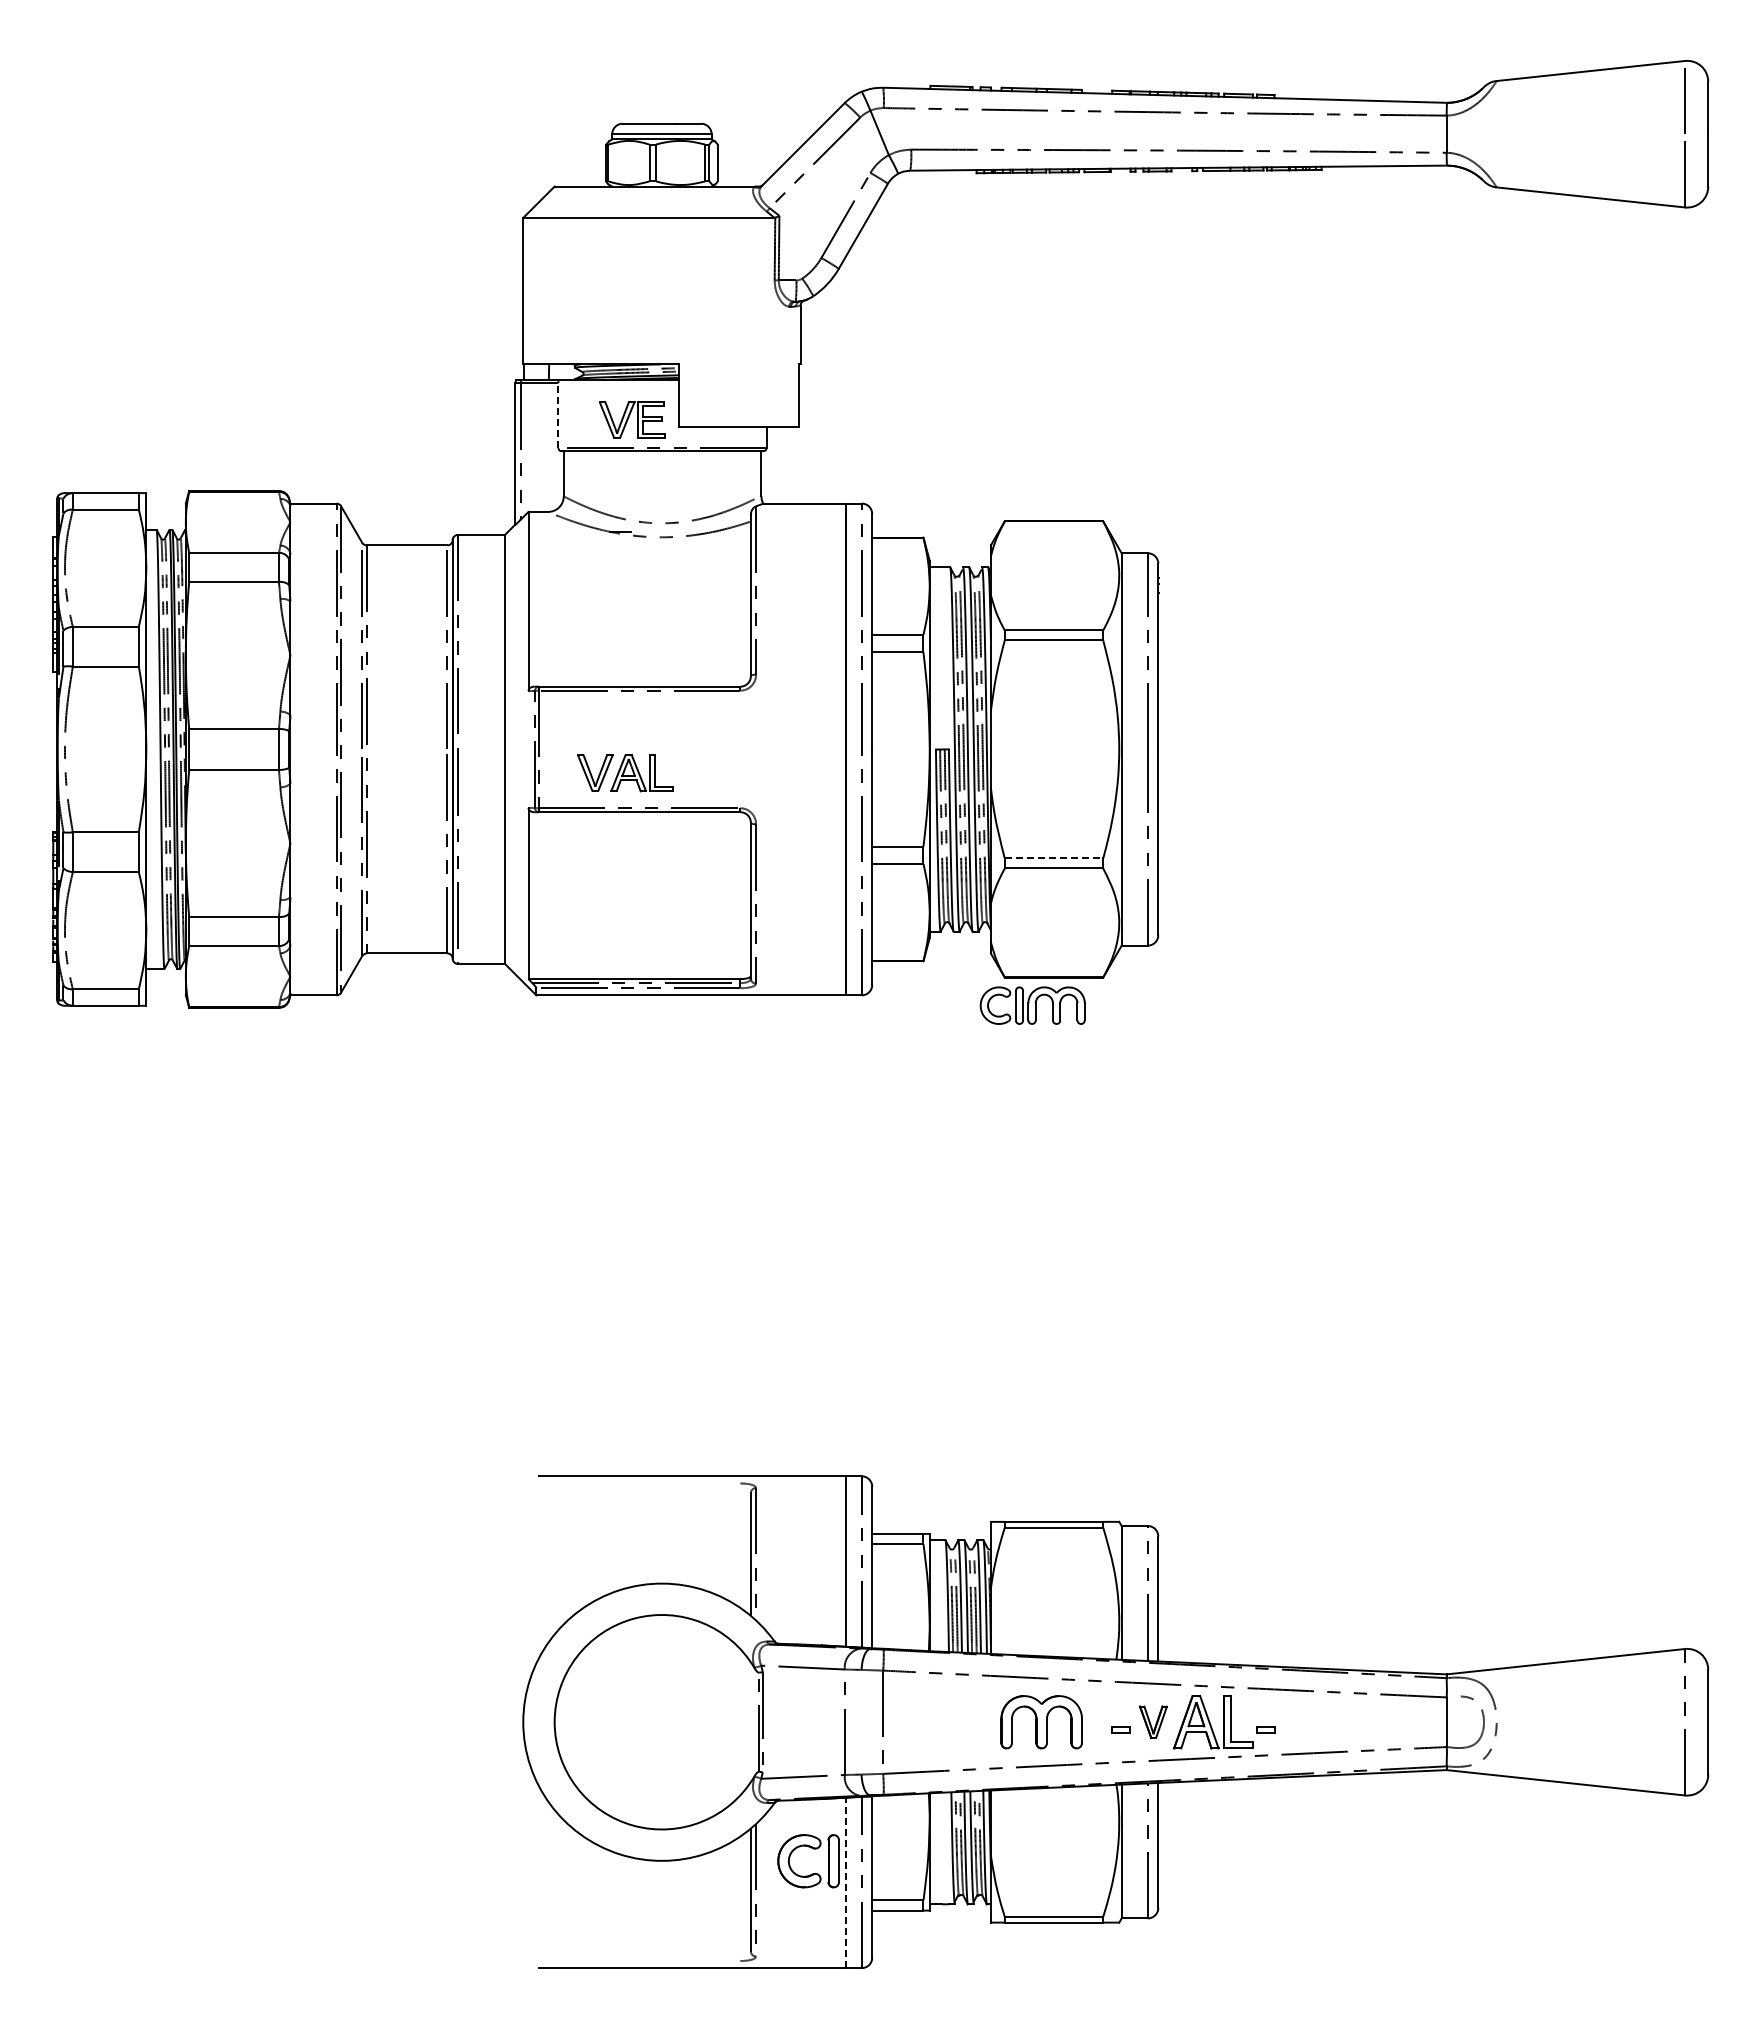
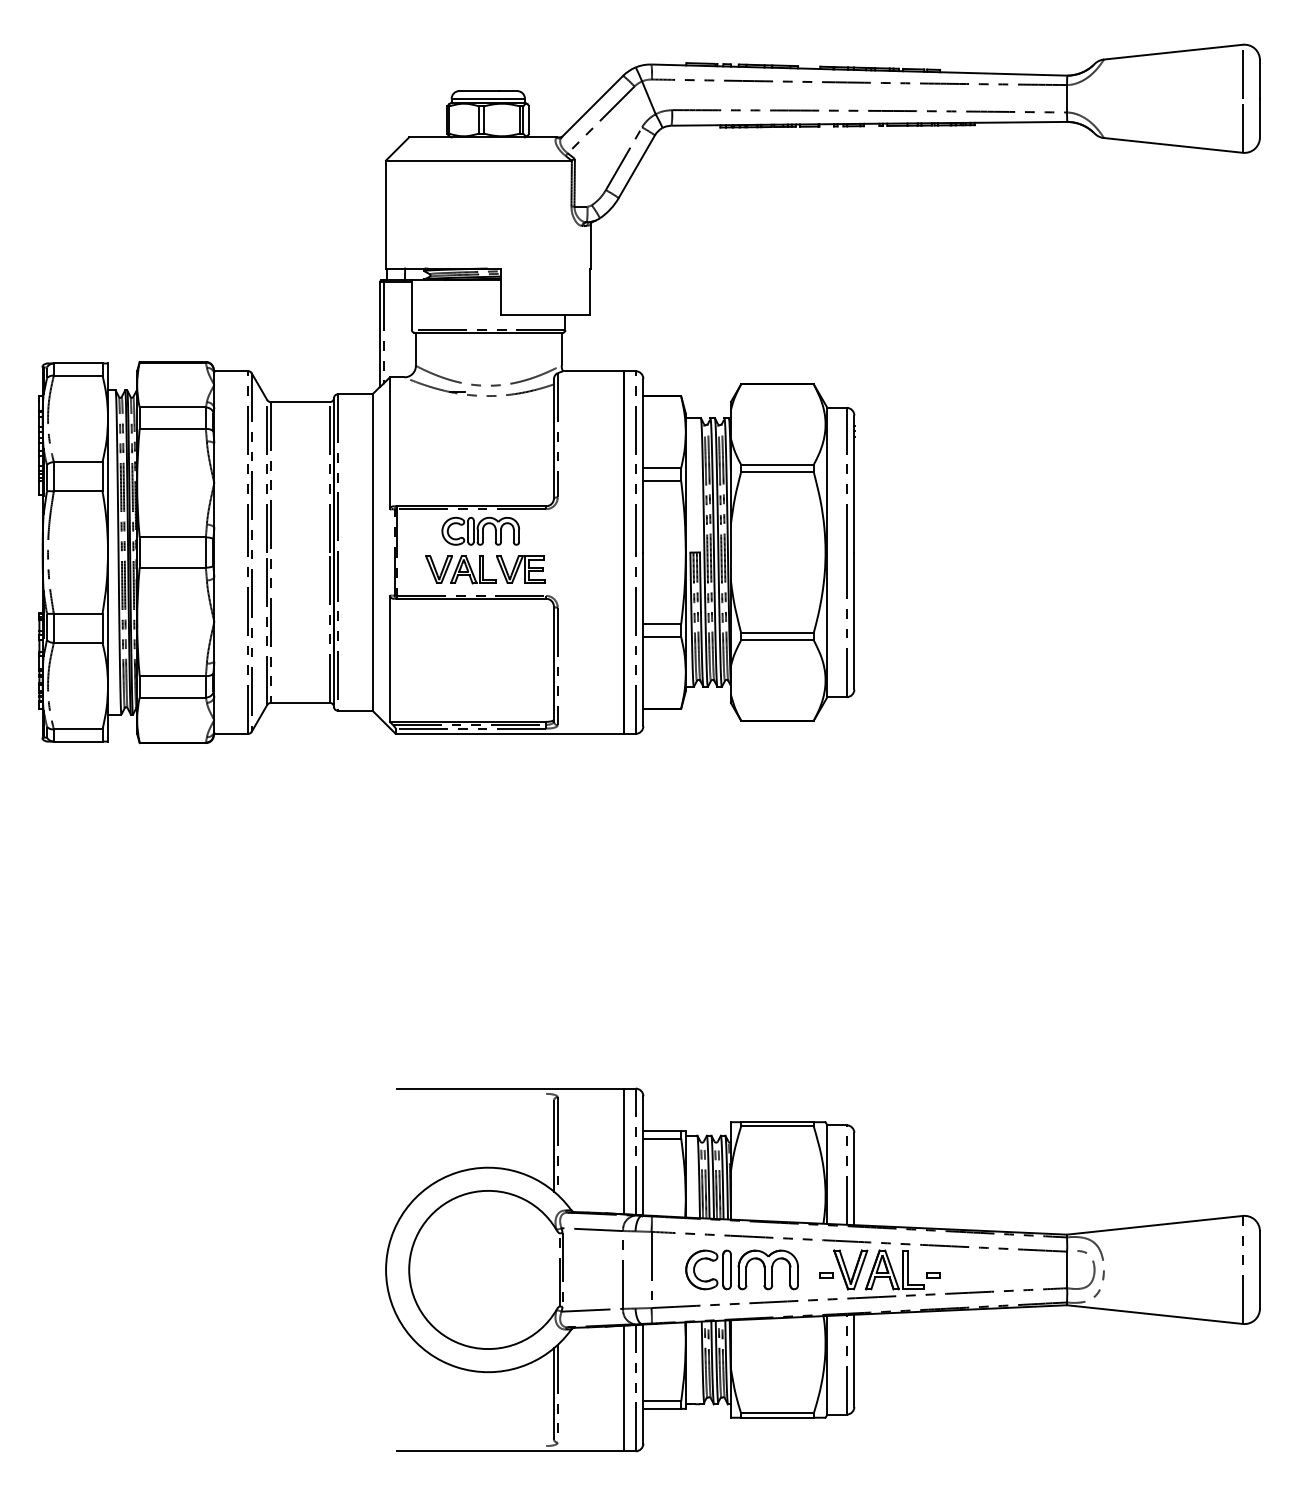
line: (558, 415) -> (412, 306), dashed -> solid
part: (631, 419) -> (520, 569), moved
line: (1054, 858) -> (777, 632), dashed -> solid
part: (1032, 1005) -> (480, 531), moved
part: (1153, 1722) -> (850, 1270), size x1.67
part: (812, 1873) -> (711, 1279), moved
line: (846, 1882) -> (624, 1388), dashed -> solid

